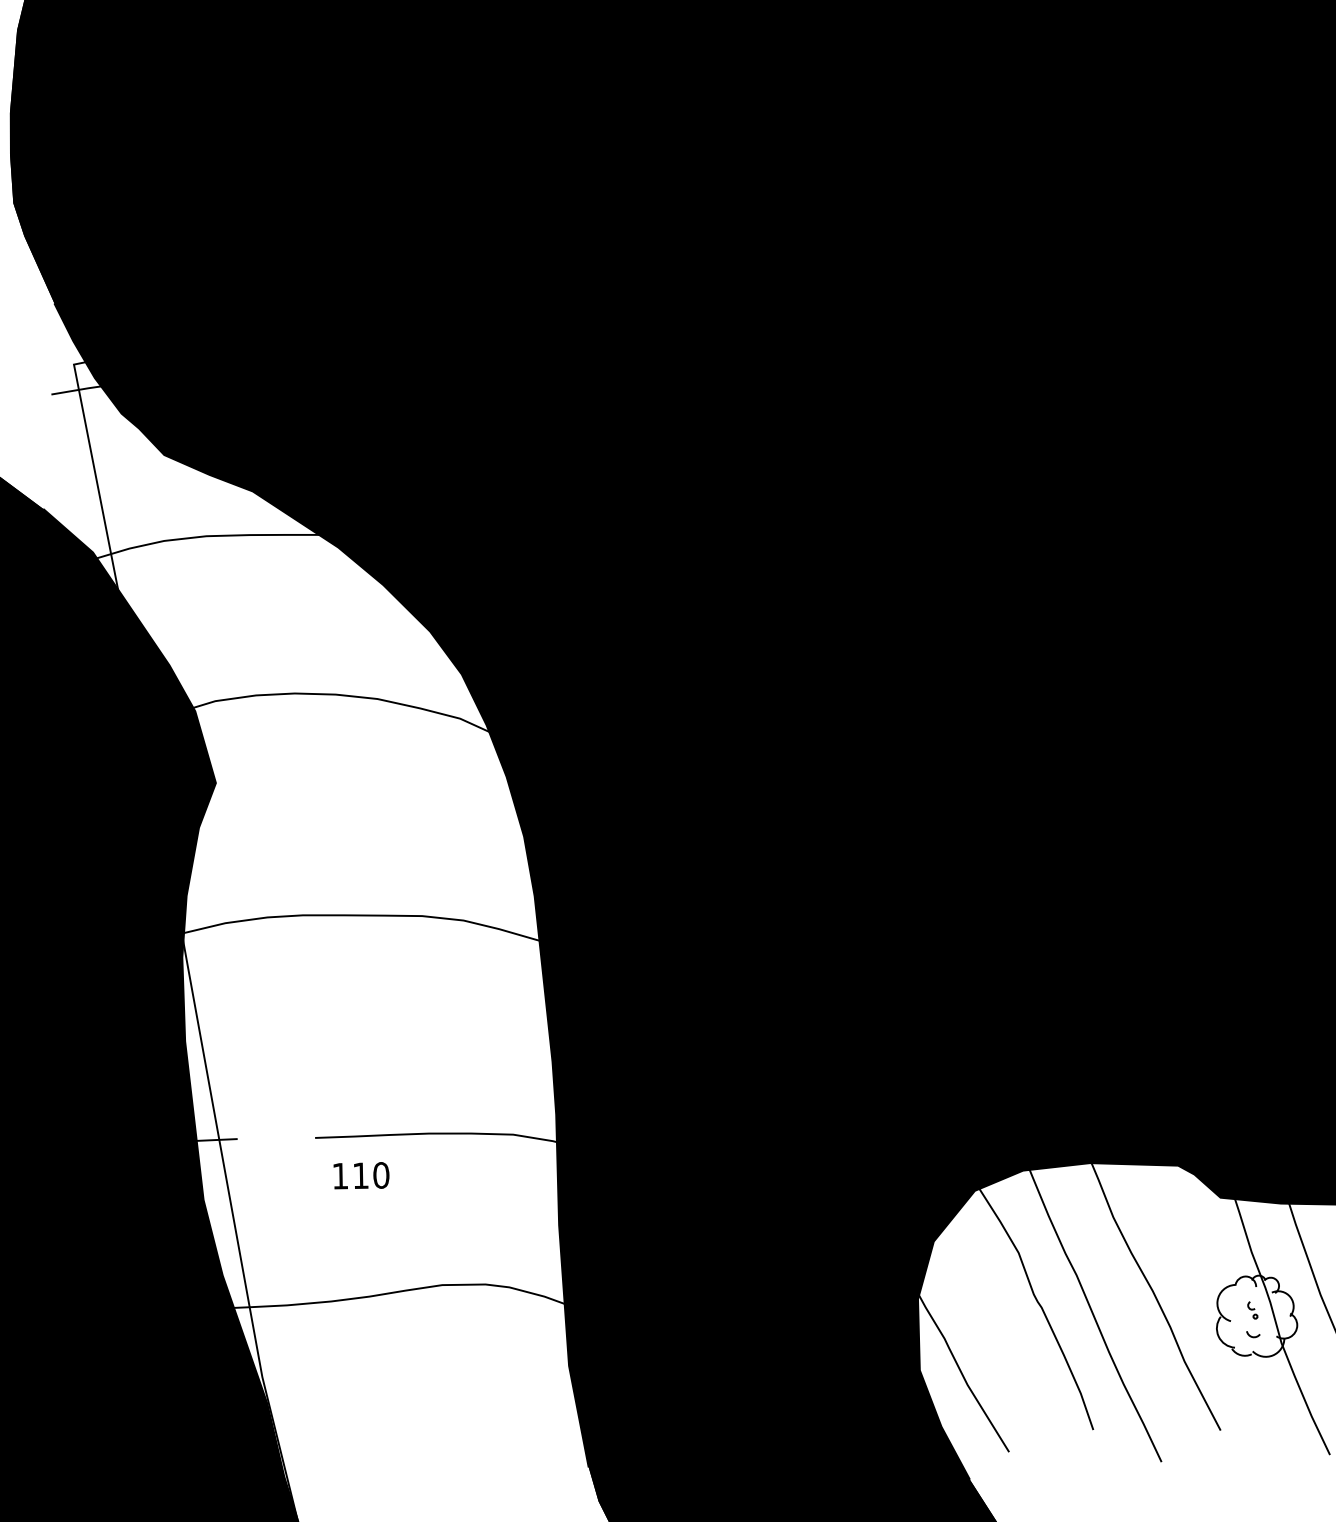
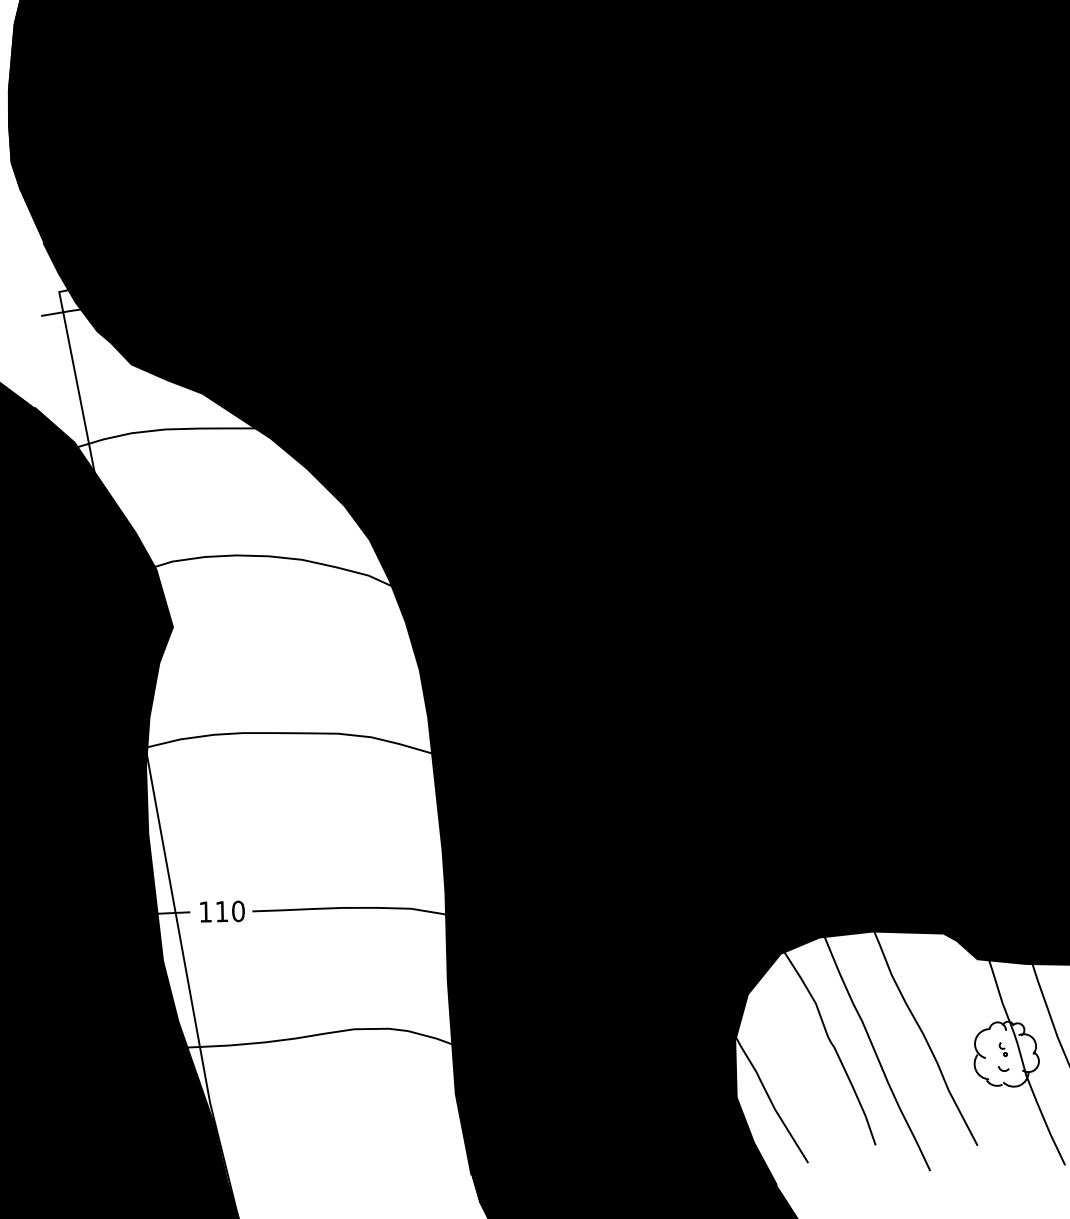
text: (361, 1175) -> (222, 911), moved

